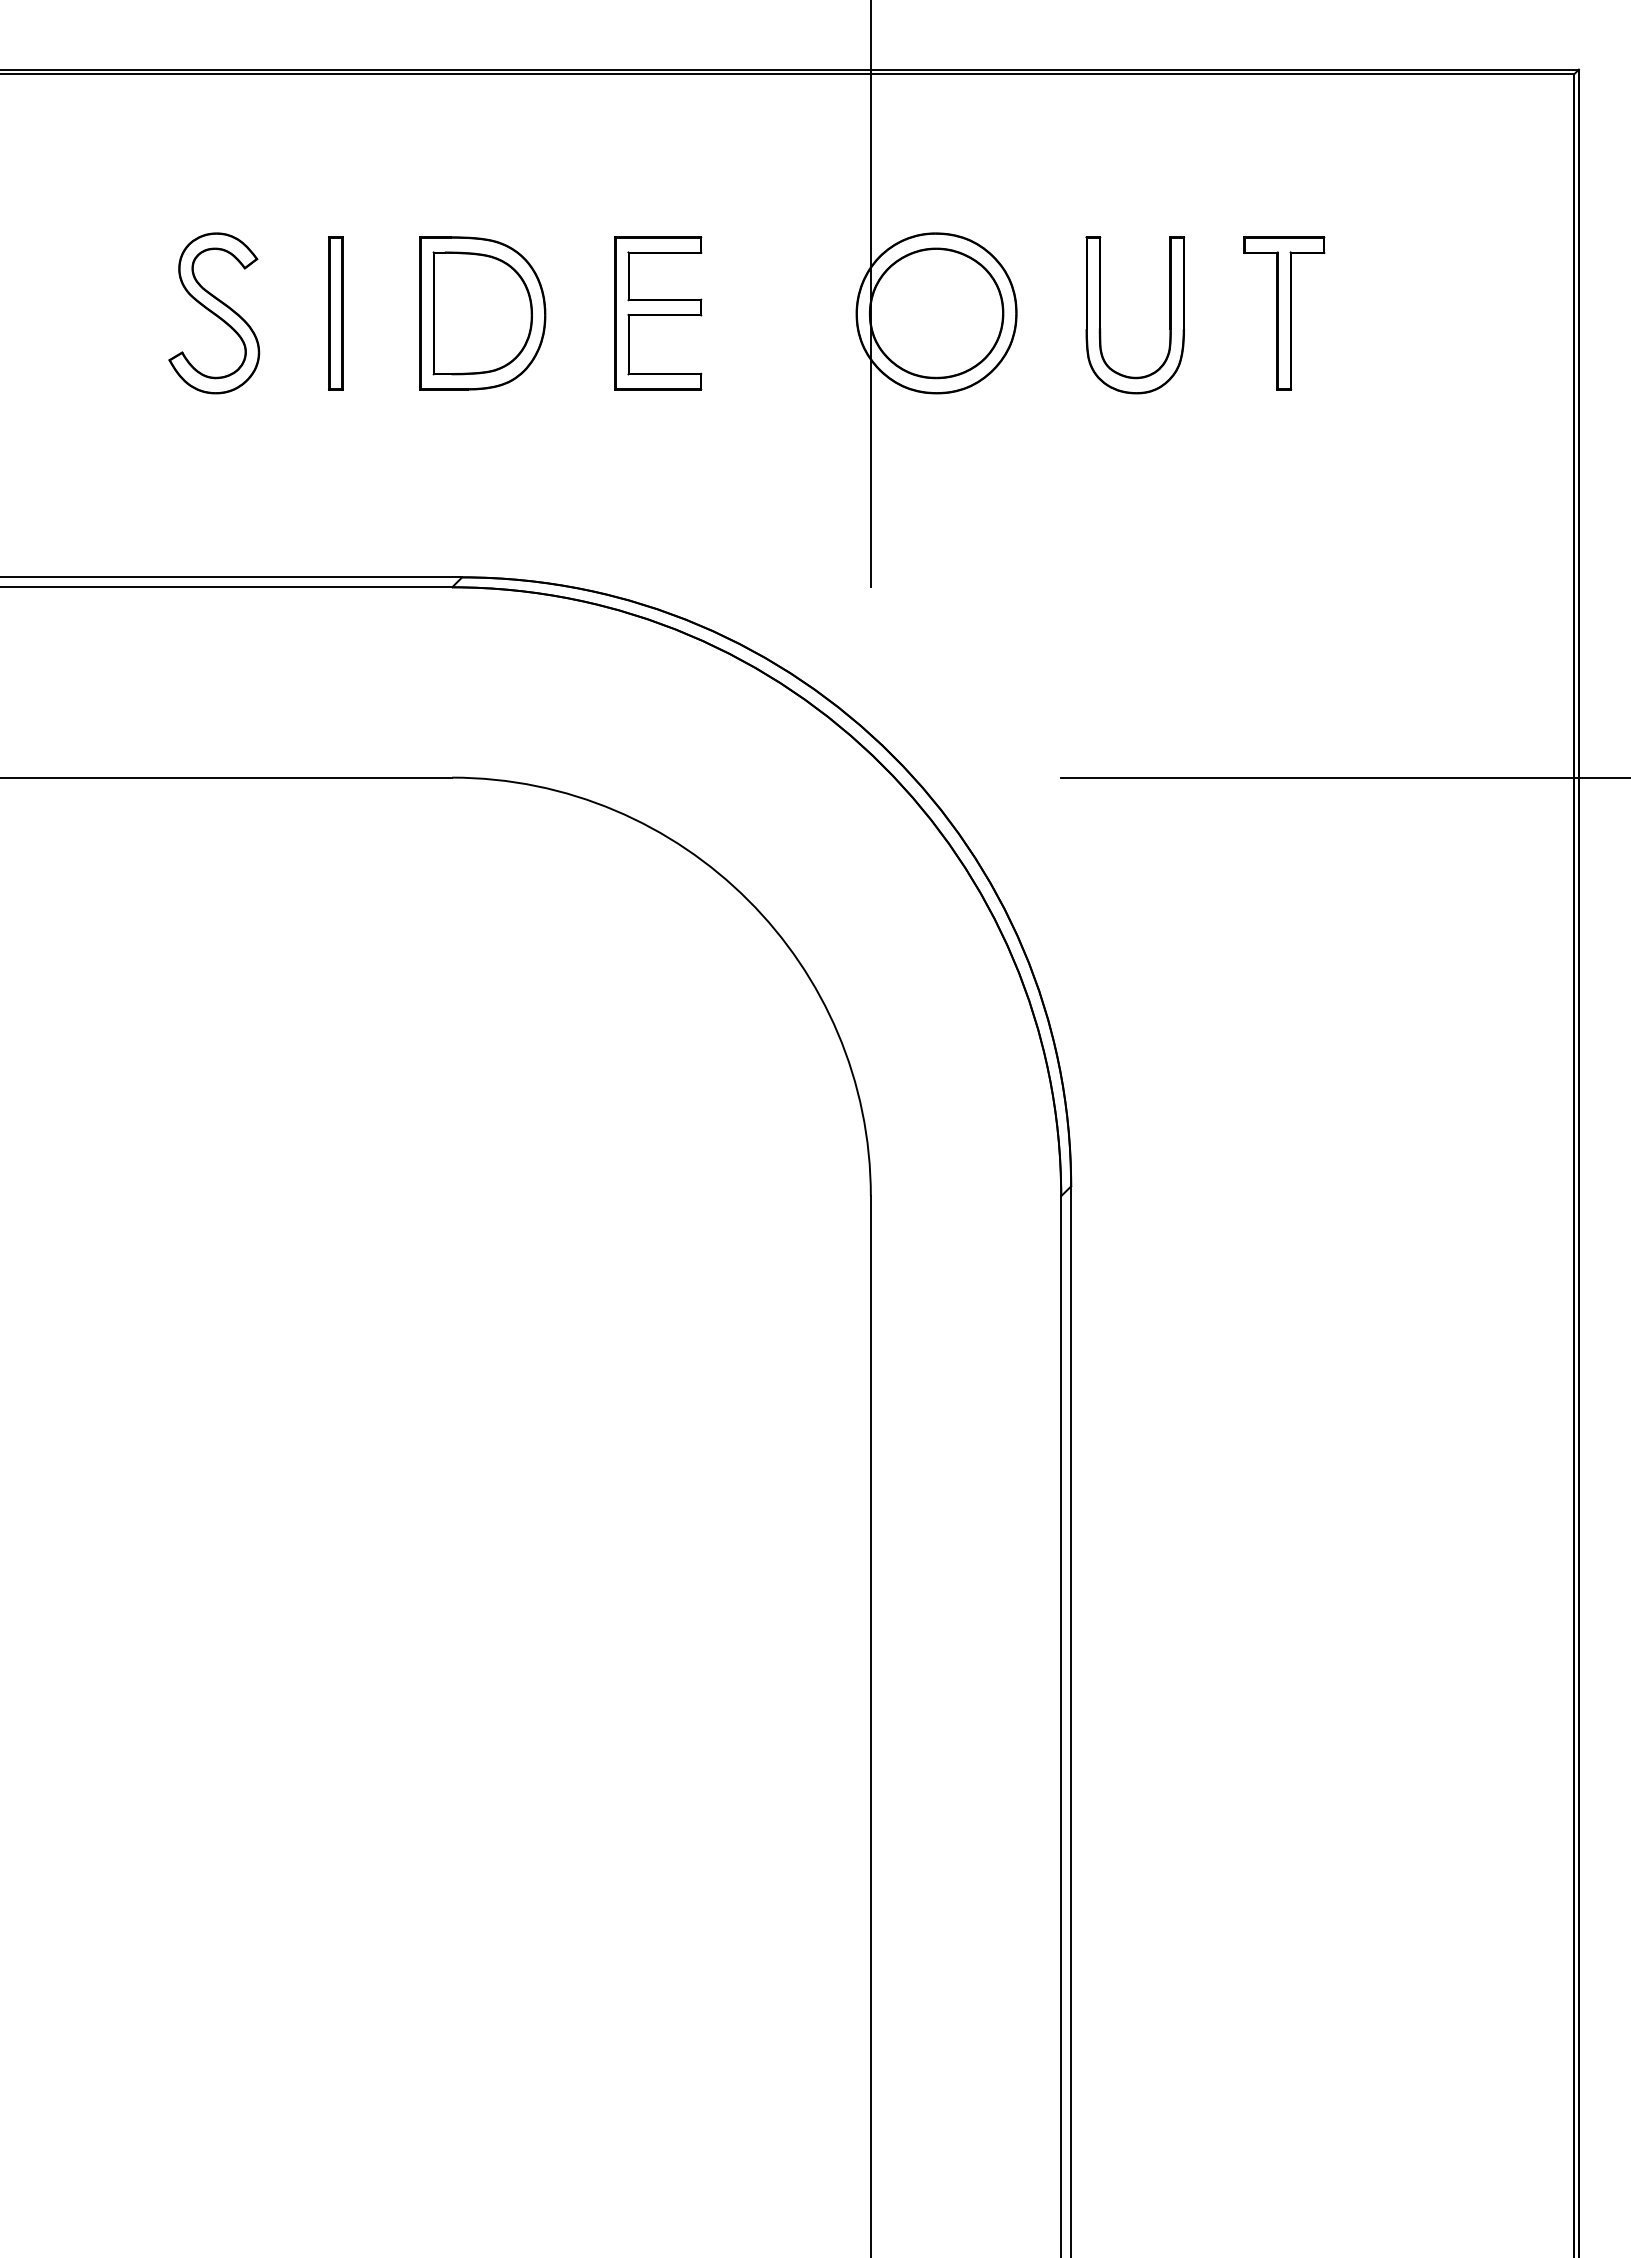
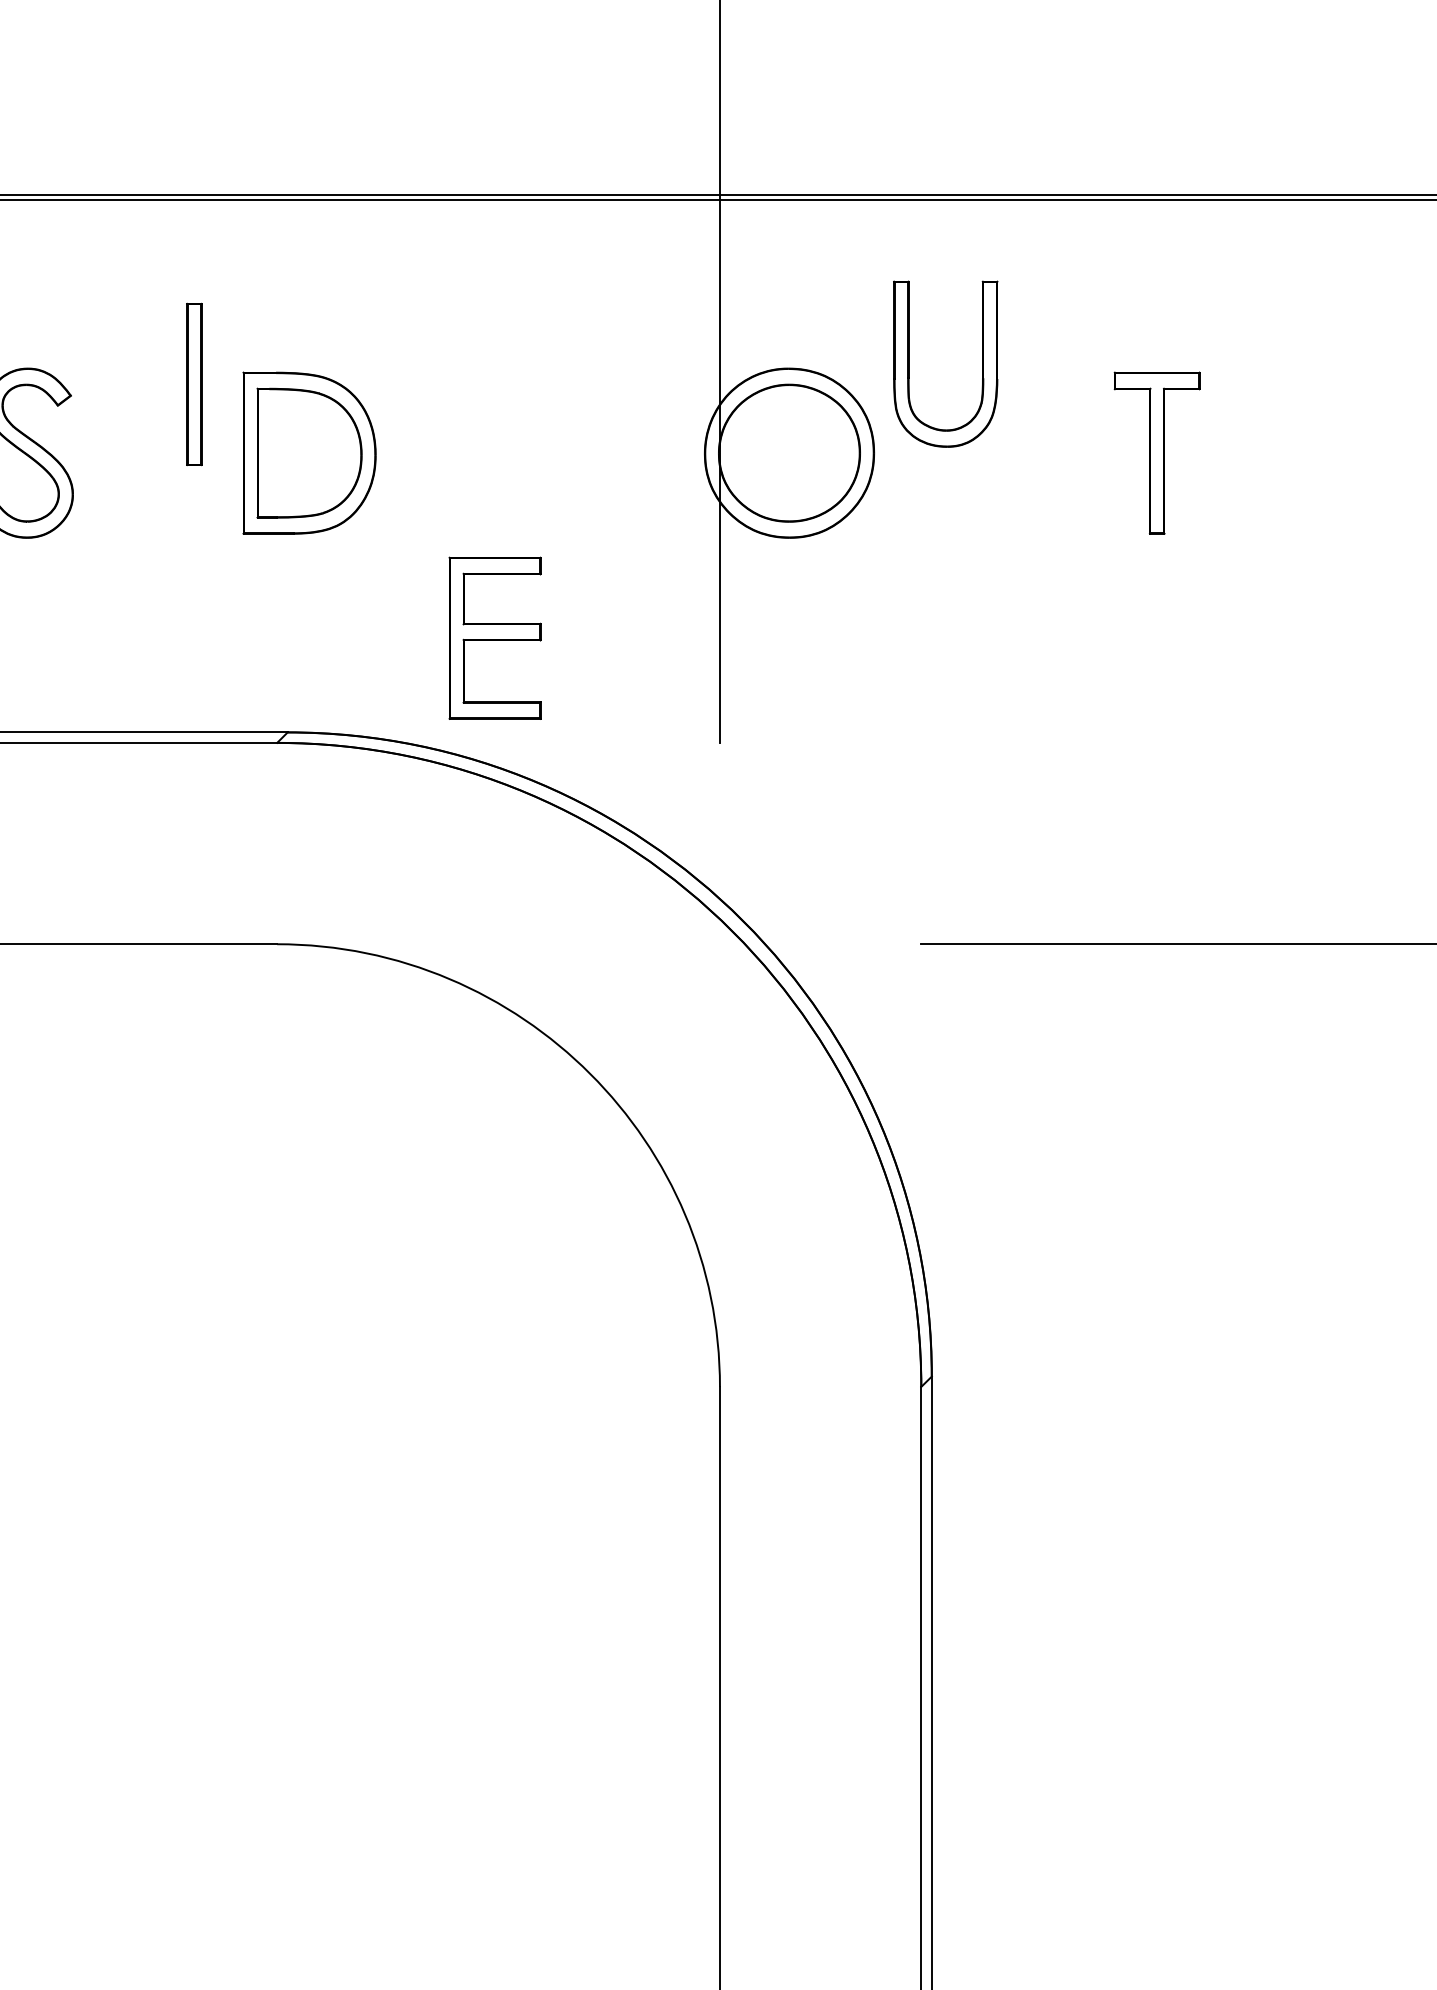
part: (335, 313) -> (193, 384), moved
part: (658, 313) -> (495, 638), moved
part: (1169, 315) -> (981, 364), moved

